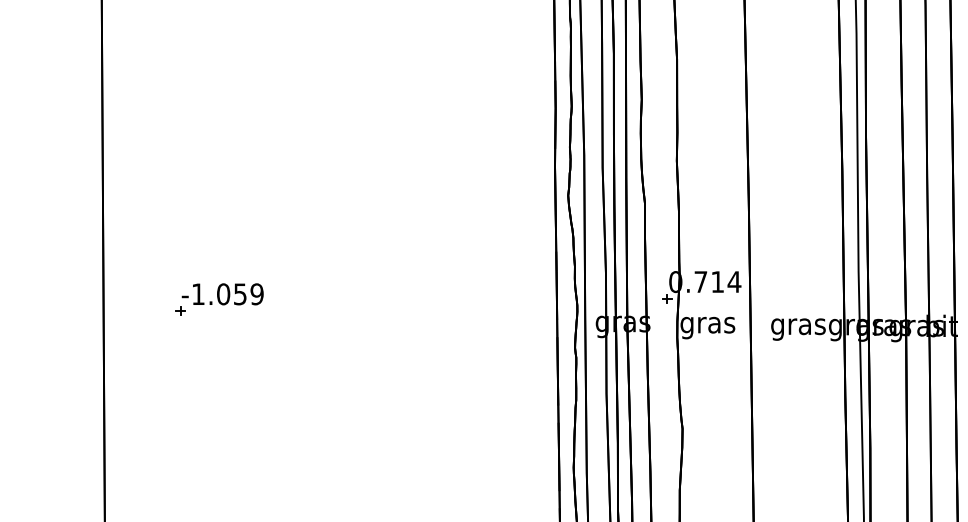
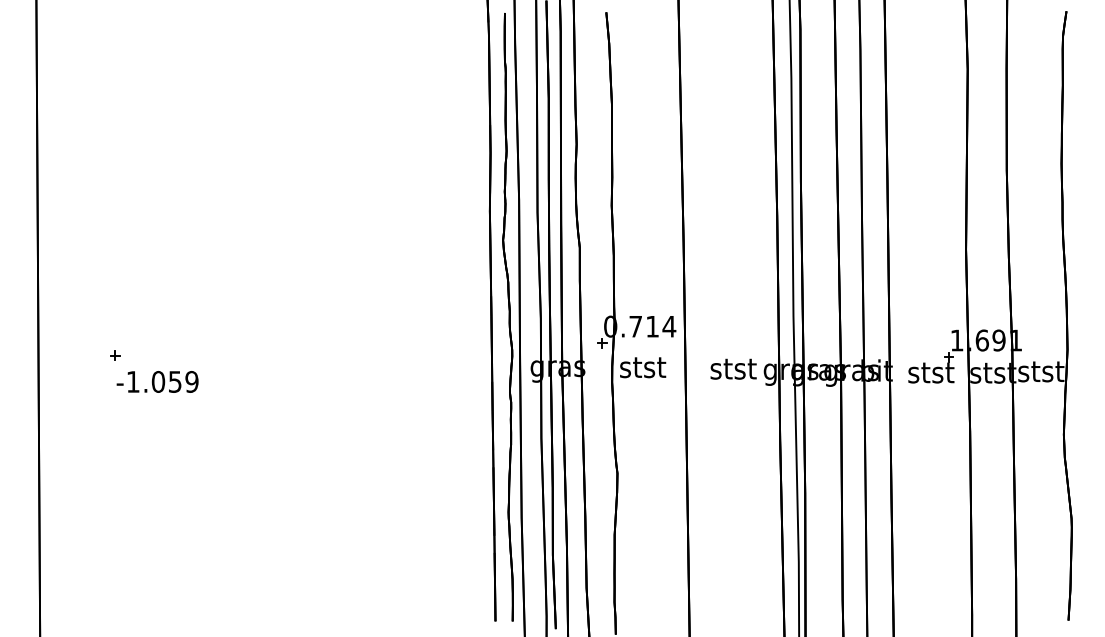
text: (222, 293) -> (157, 381), moved
text: (707, 325) -> (642, 370), gras -> stst
text: (798, 326) -> (733, 371), gras -> stst

